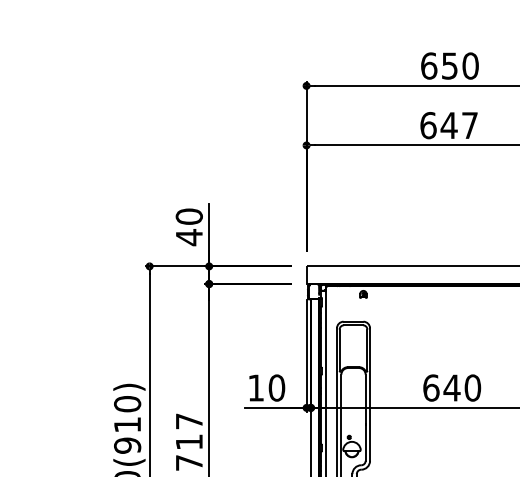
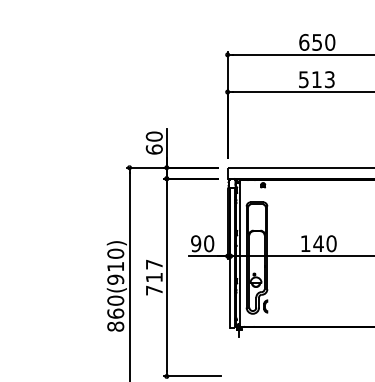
text: (448, 125) -> (316, 79), 647 -> 513
text: (187, 237) -> (153, 149), 40 -> 60
text: (256, 387) -> (196, 243), 10 -> 90
text: (431, 387) -> (305, 243), 640 -> 140

